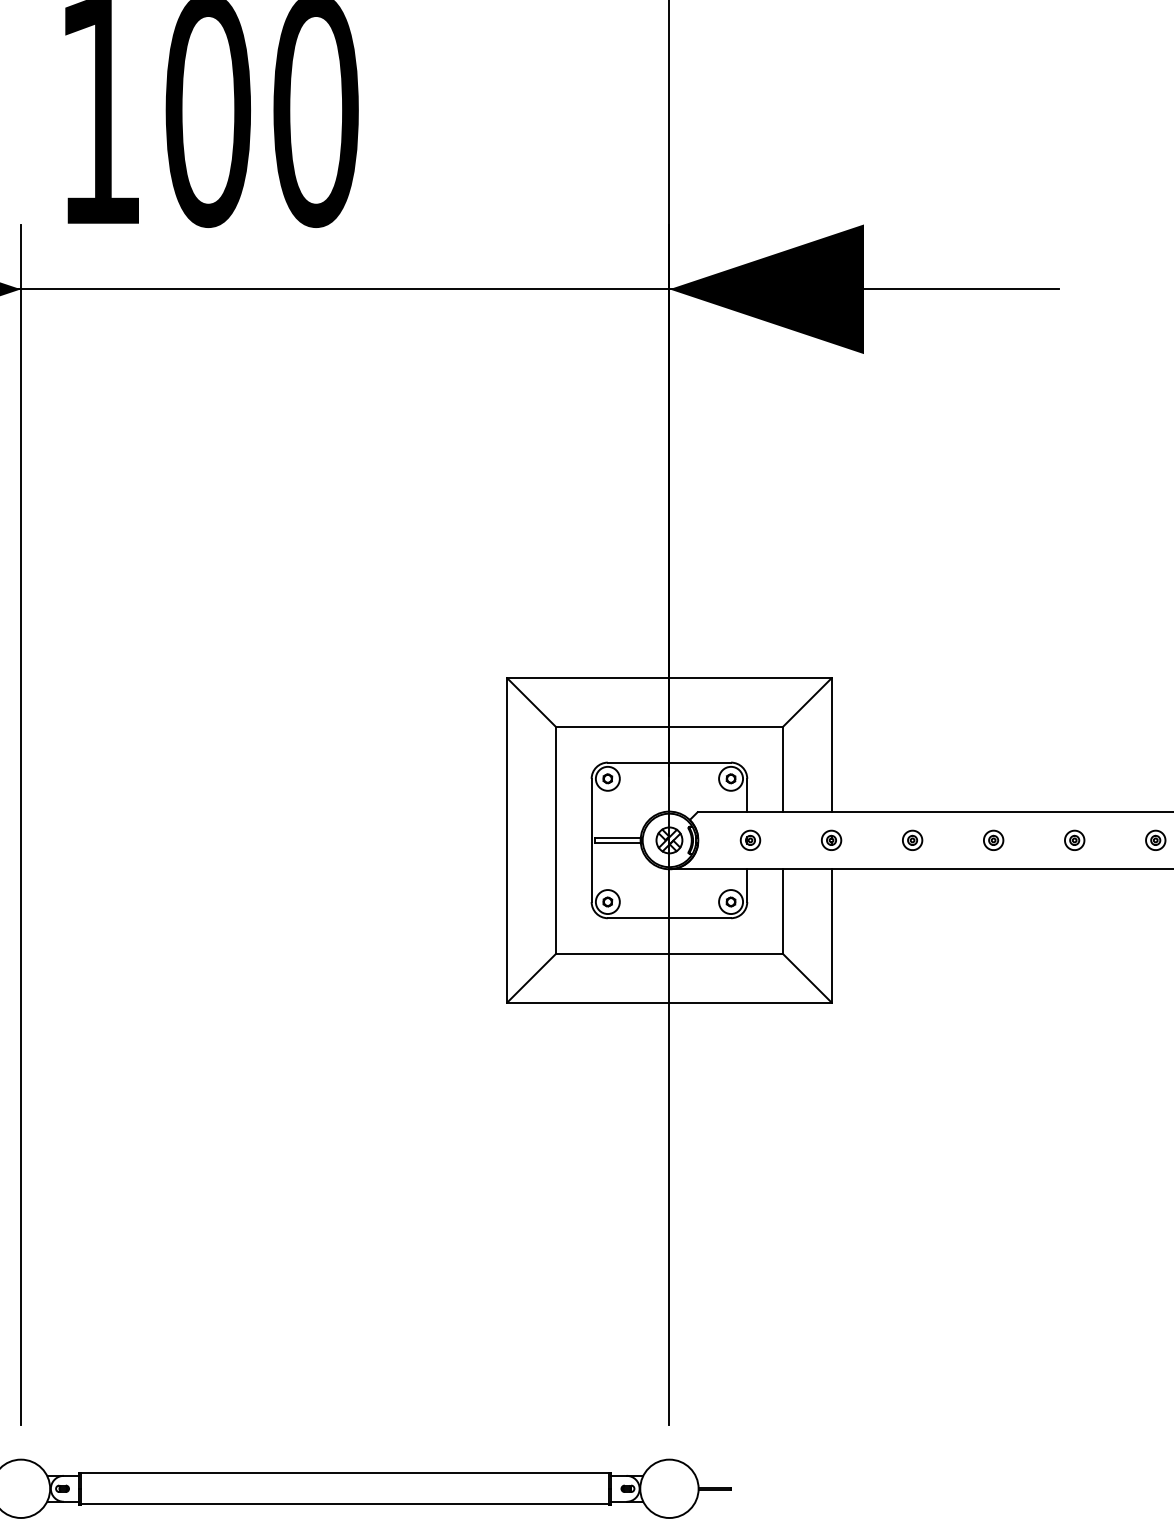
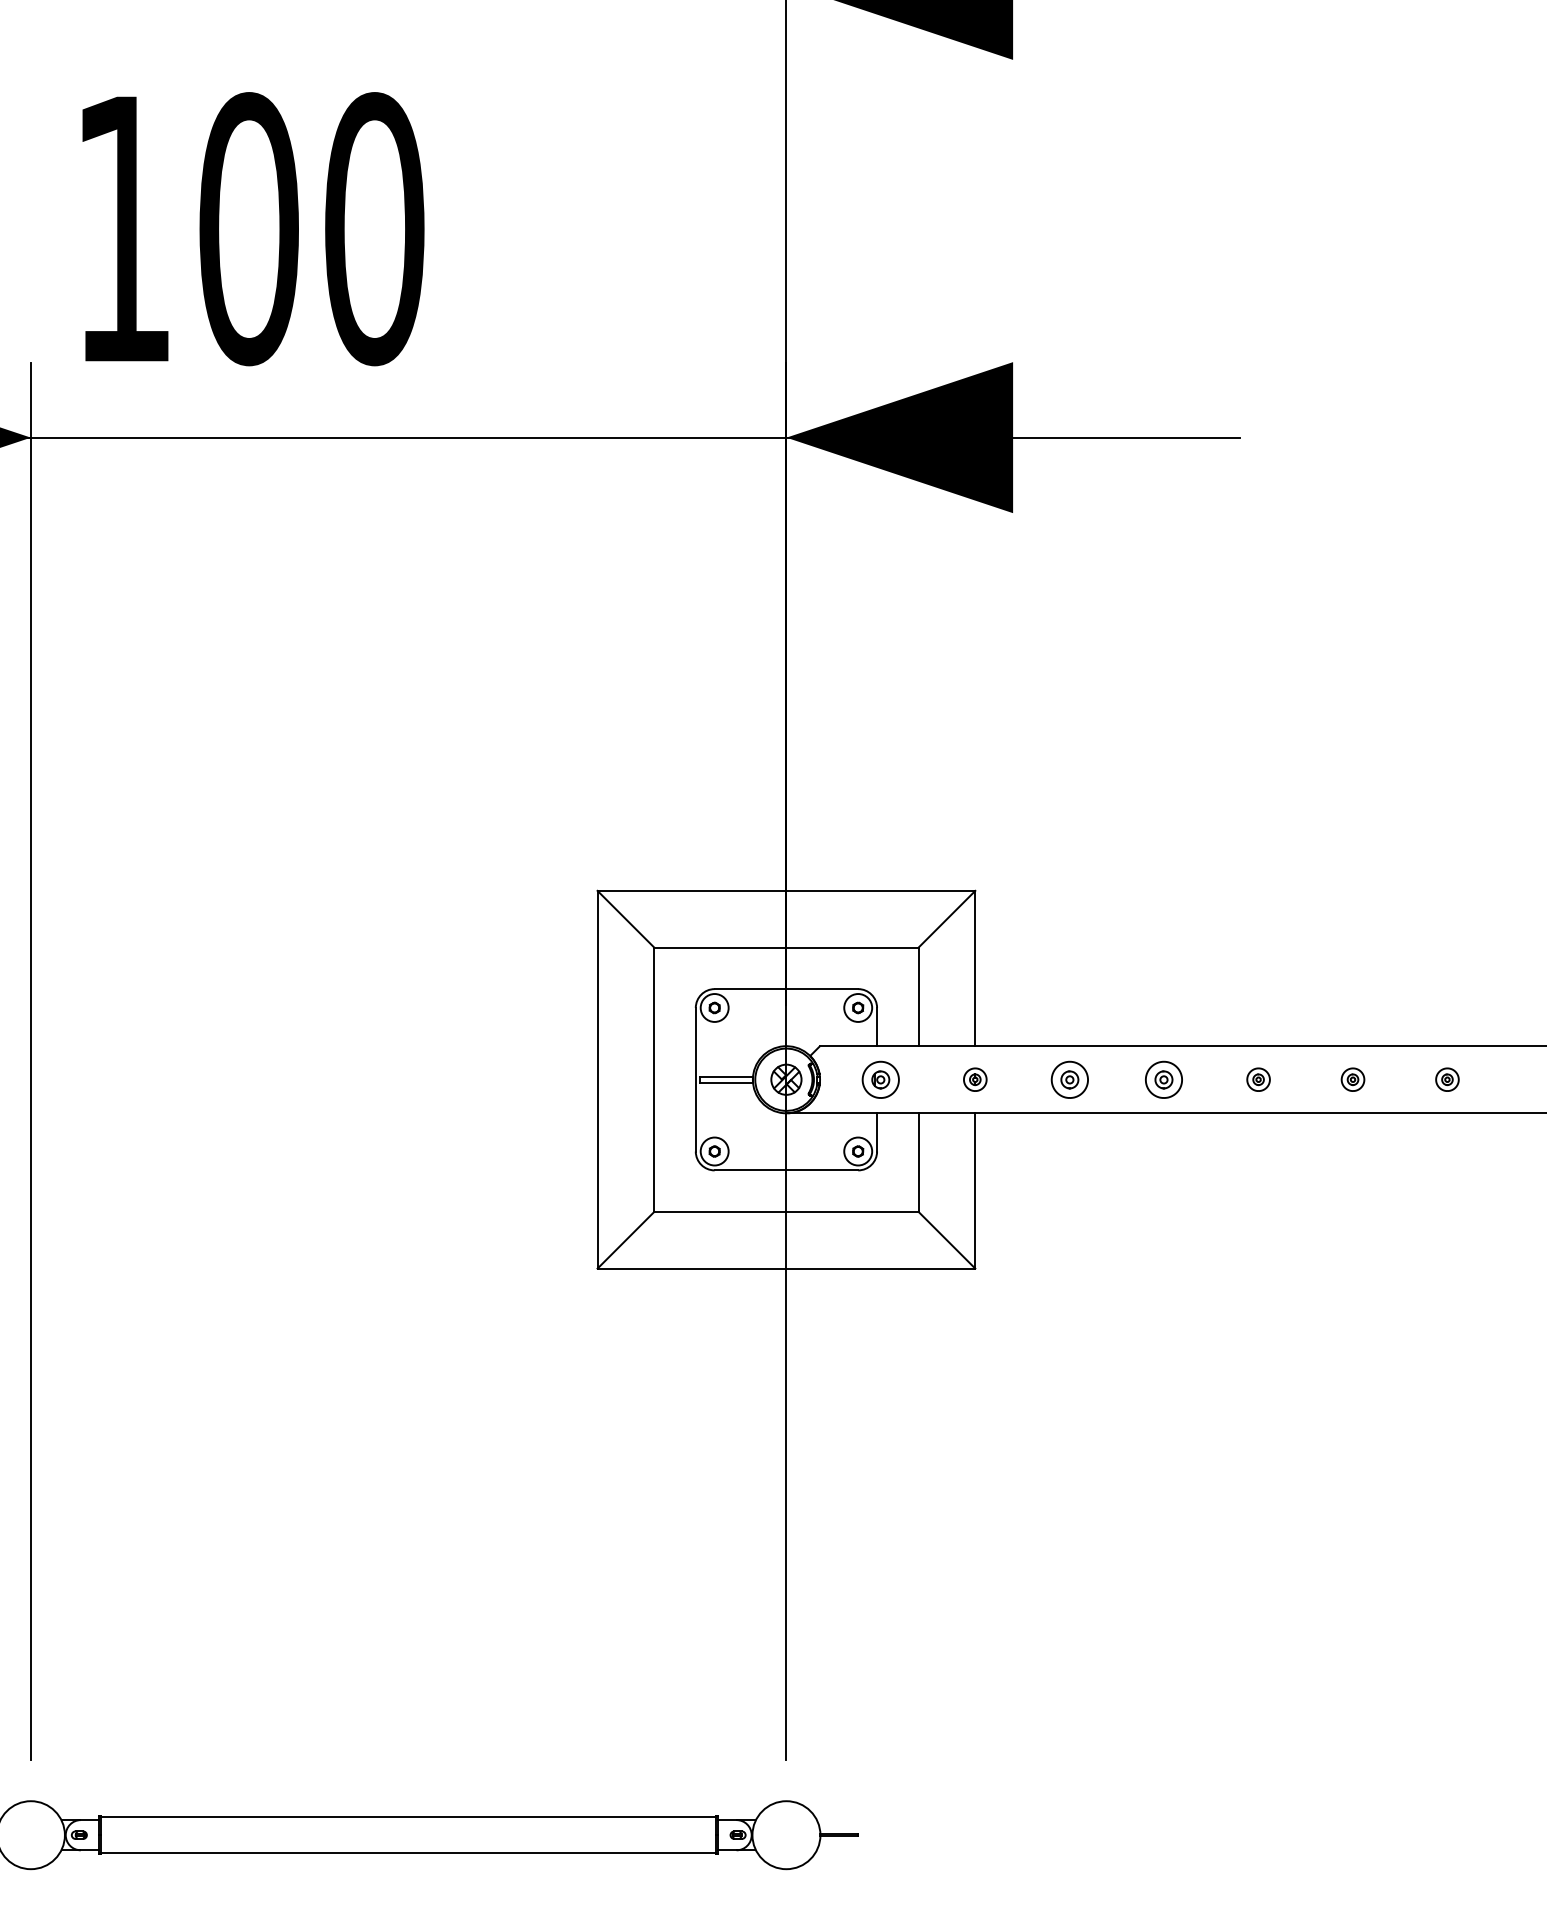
part: (750, 840) -> (880, 1079), size x1.6
part: (912, 840) -> (1069, 1079), size x1.6
part: (993, 840) -> (1164, 1079), size x1.6

